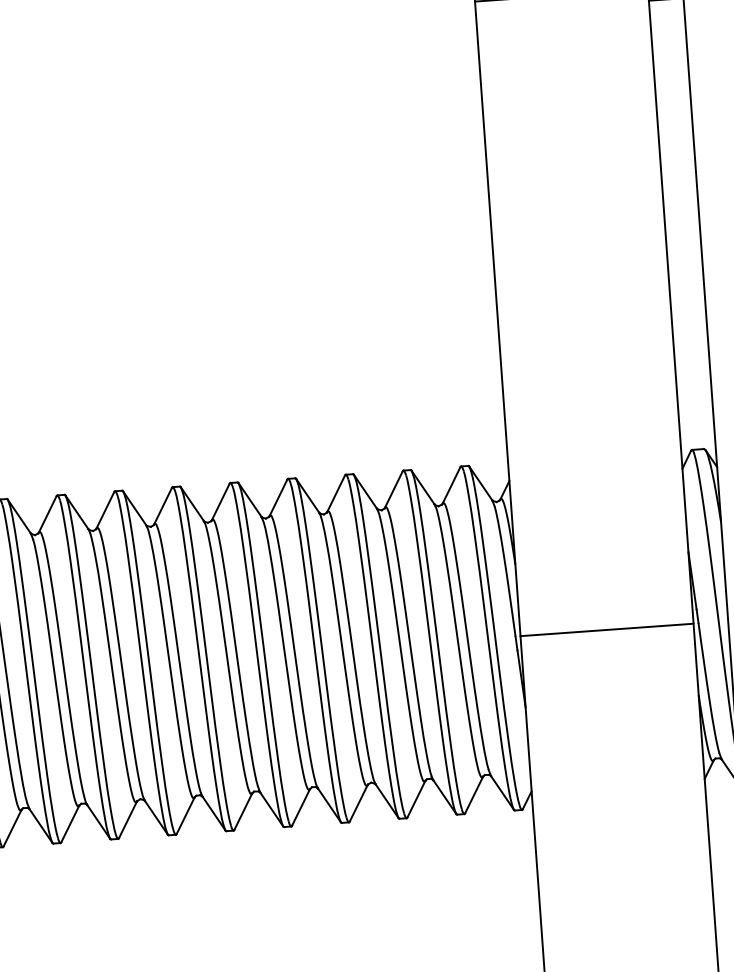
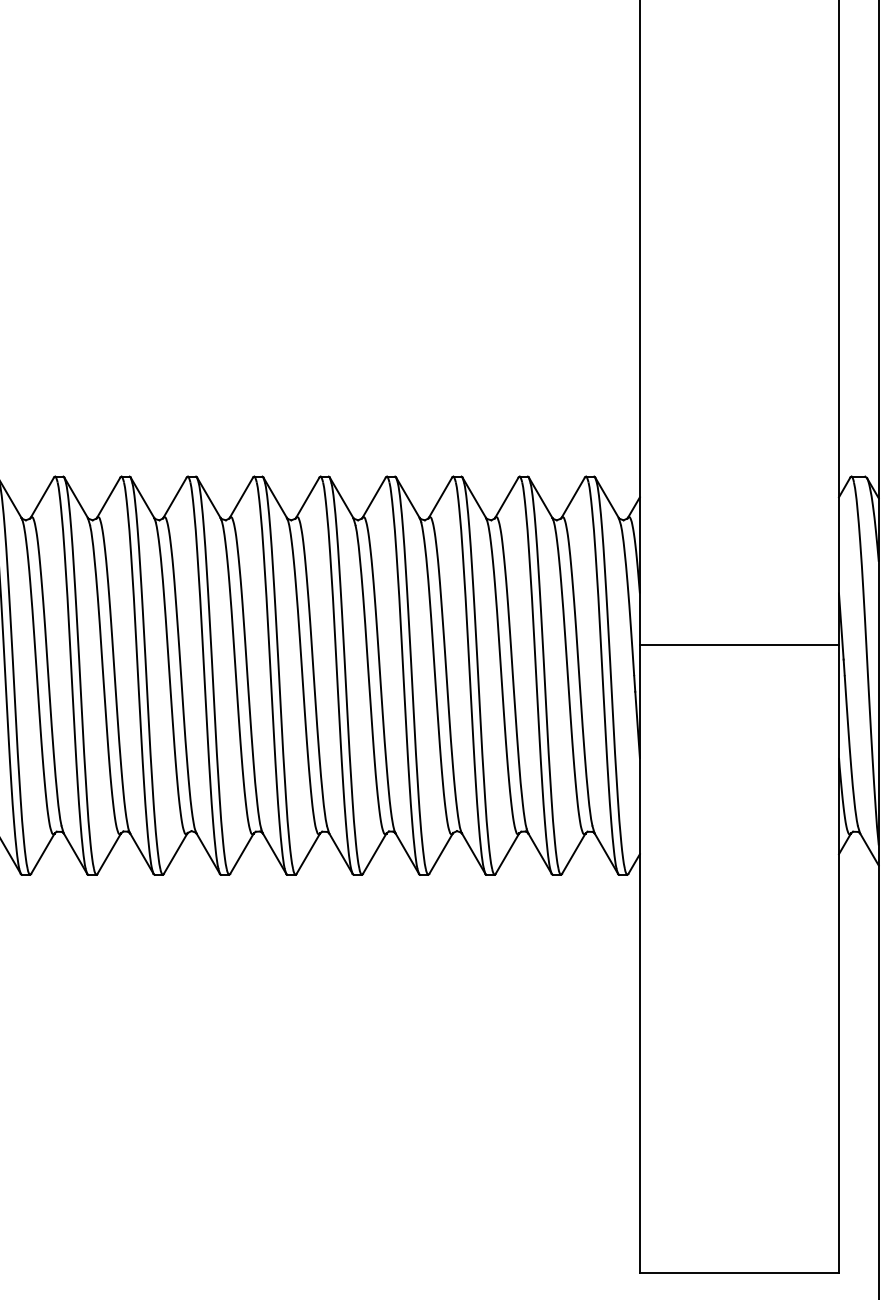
line: (607, 629) -> (739, 644), moved

